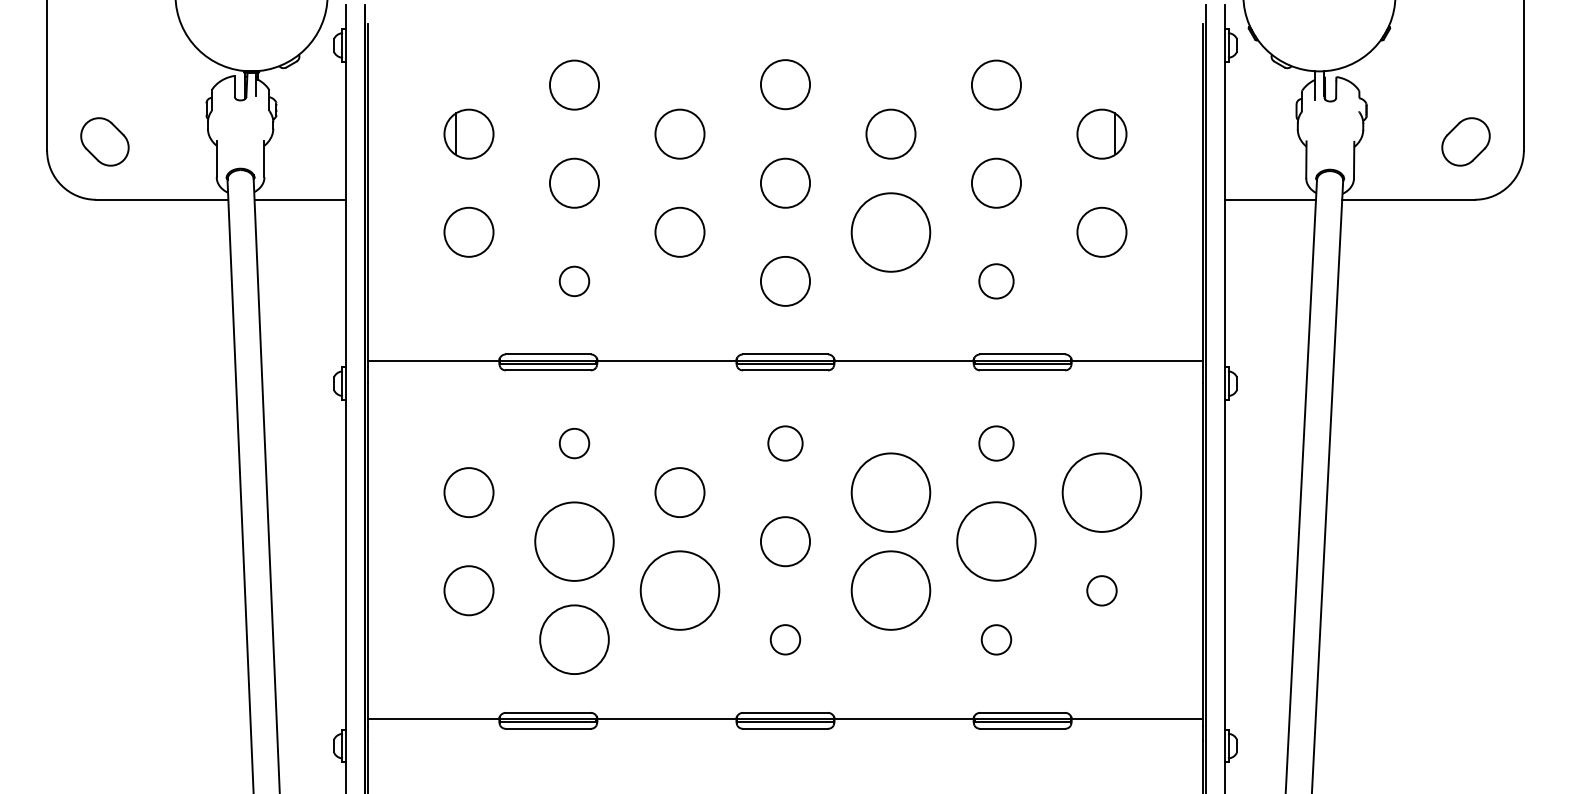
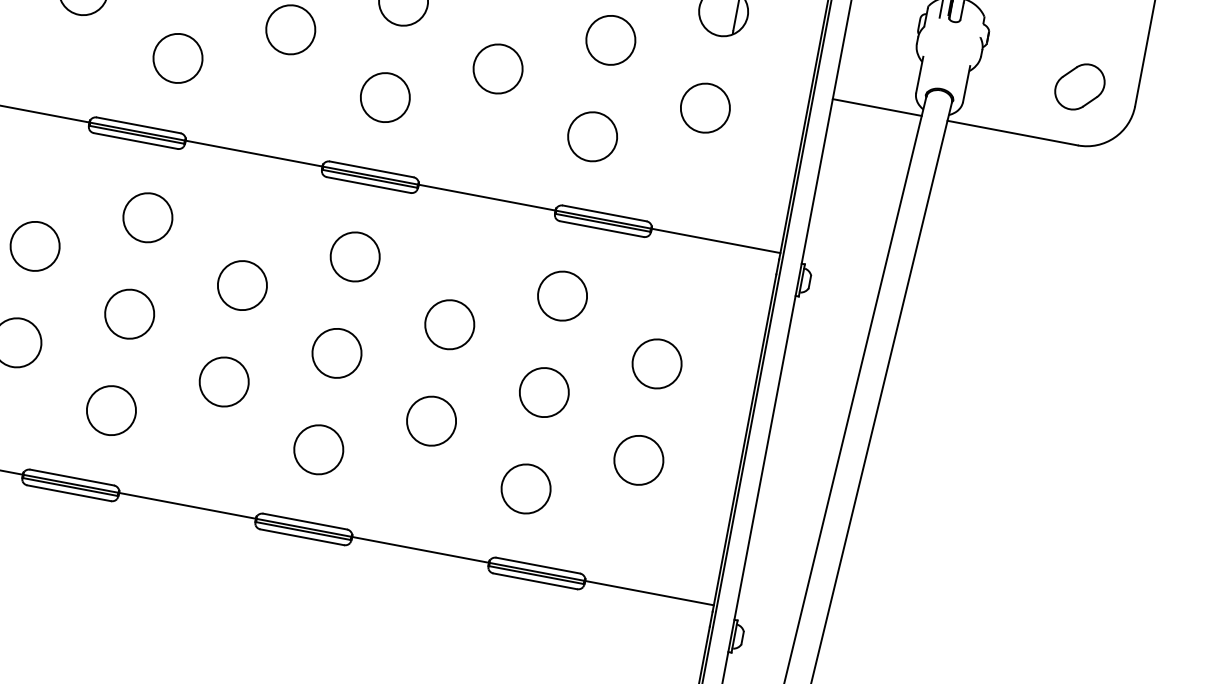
circle: (890, 231) -> (497, 68), size x0.62
circle: (996, 280) -> (592, 135), size x1.43
circle: (574, 281) -> (177, 58), size x1.67
circle: (574, 443) -> (147, 217), size x1.67
circle: (785, 443) -> (355, 256), size x1.43
circle: (996, 443) -> (562, 296), size x1.43
circle: (890, 492) -> (449, 324), size x0.62
circle: (1101, 492) -> (656, 363), size x0.62
circle: (574, 541) -> (129, 314), size x0.62
circle: (996, 541) -> (544, 392), size x0.62
circle: (679, 590) -> (223, 381), size x0.62
circle: (890, 590) -> (431, 420), size x0.62
circle: (1101, 590) -> (638, 460), size x1.67
circle: (574, 639) -> (111, 410), size x0.71
circle: (785, 639) -> (318, 449), size x1.67
circle: (996, 639) -> (526, 488), size x1.67

